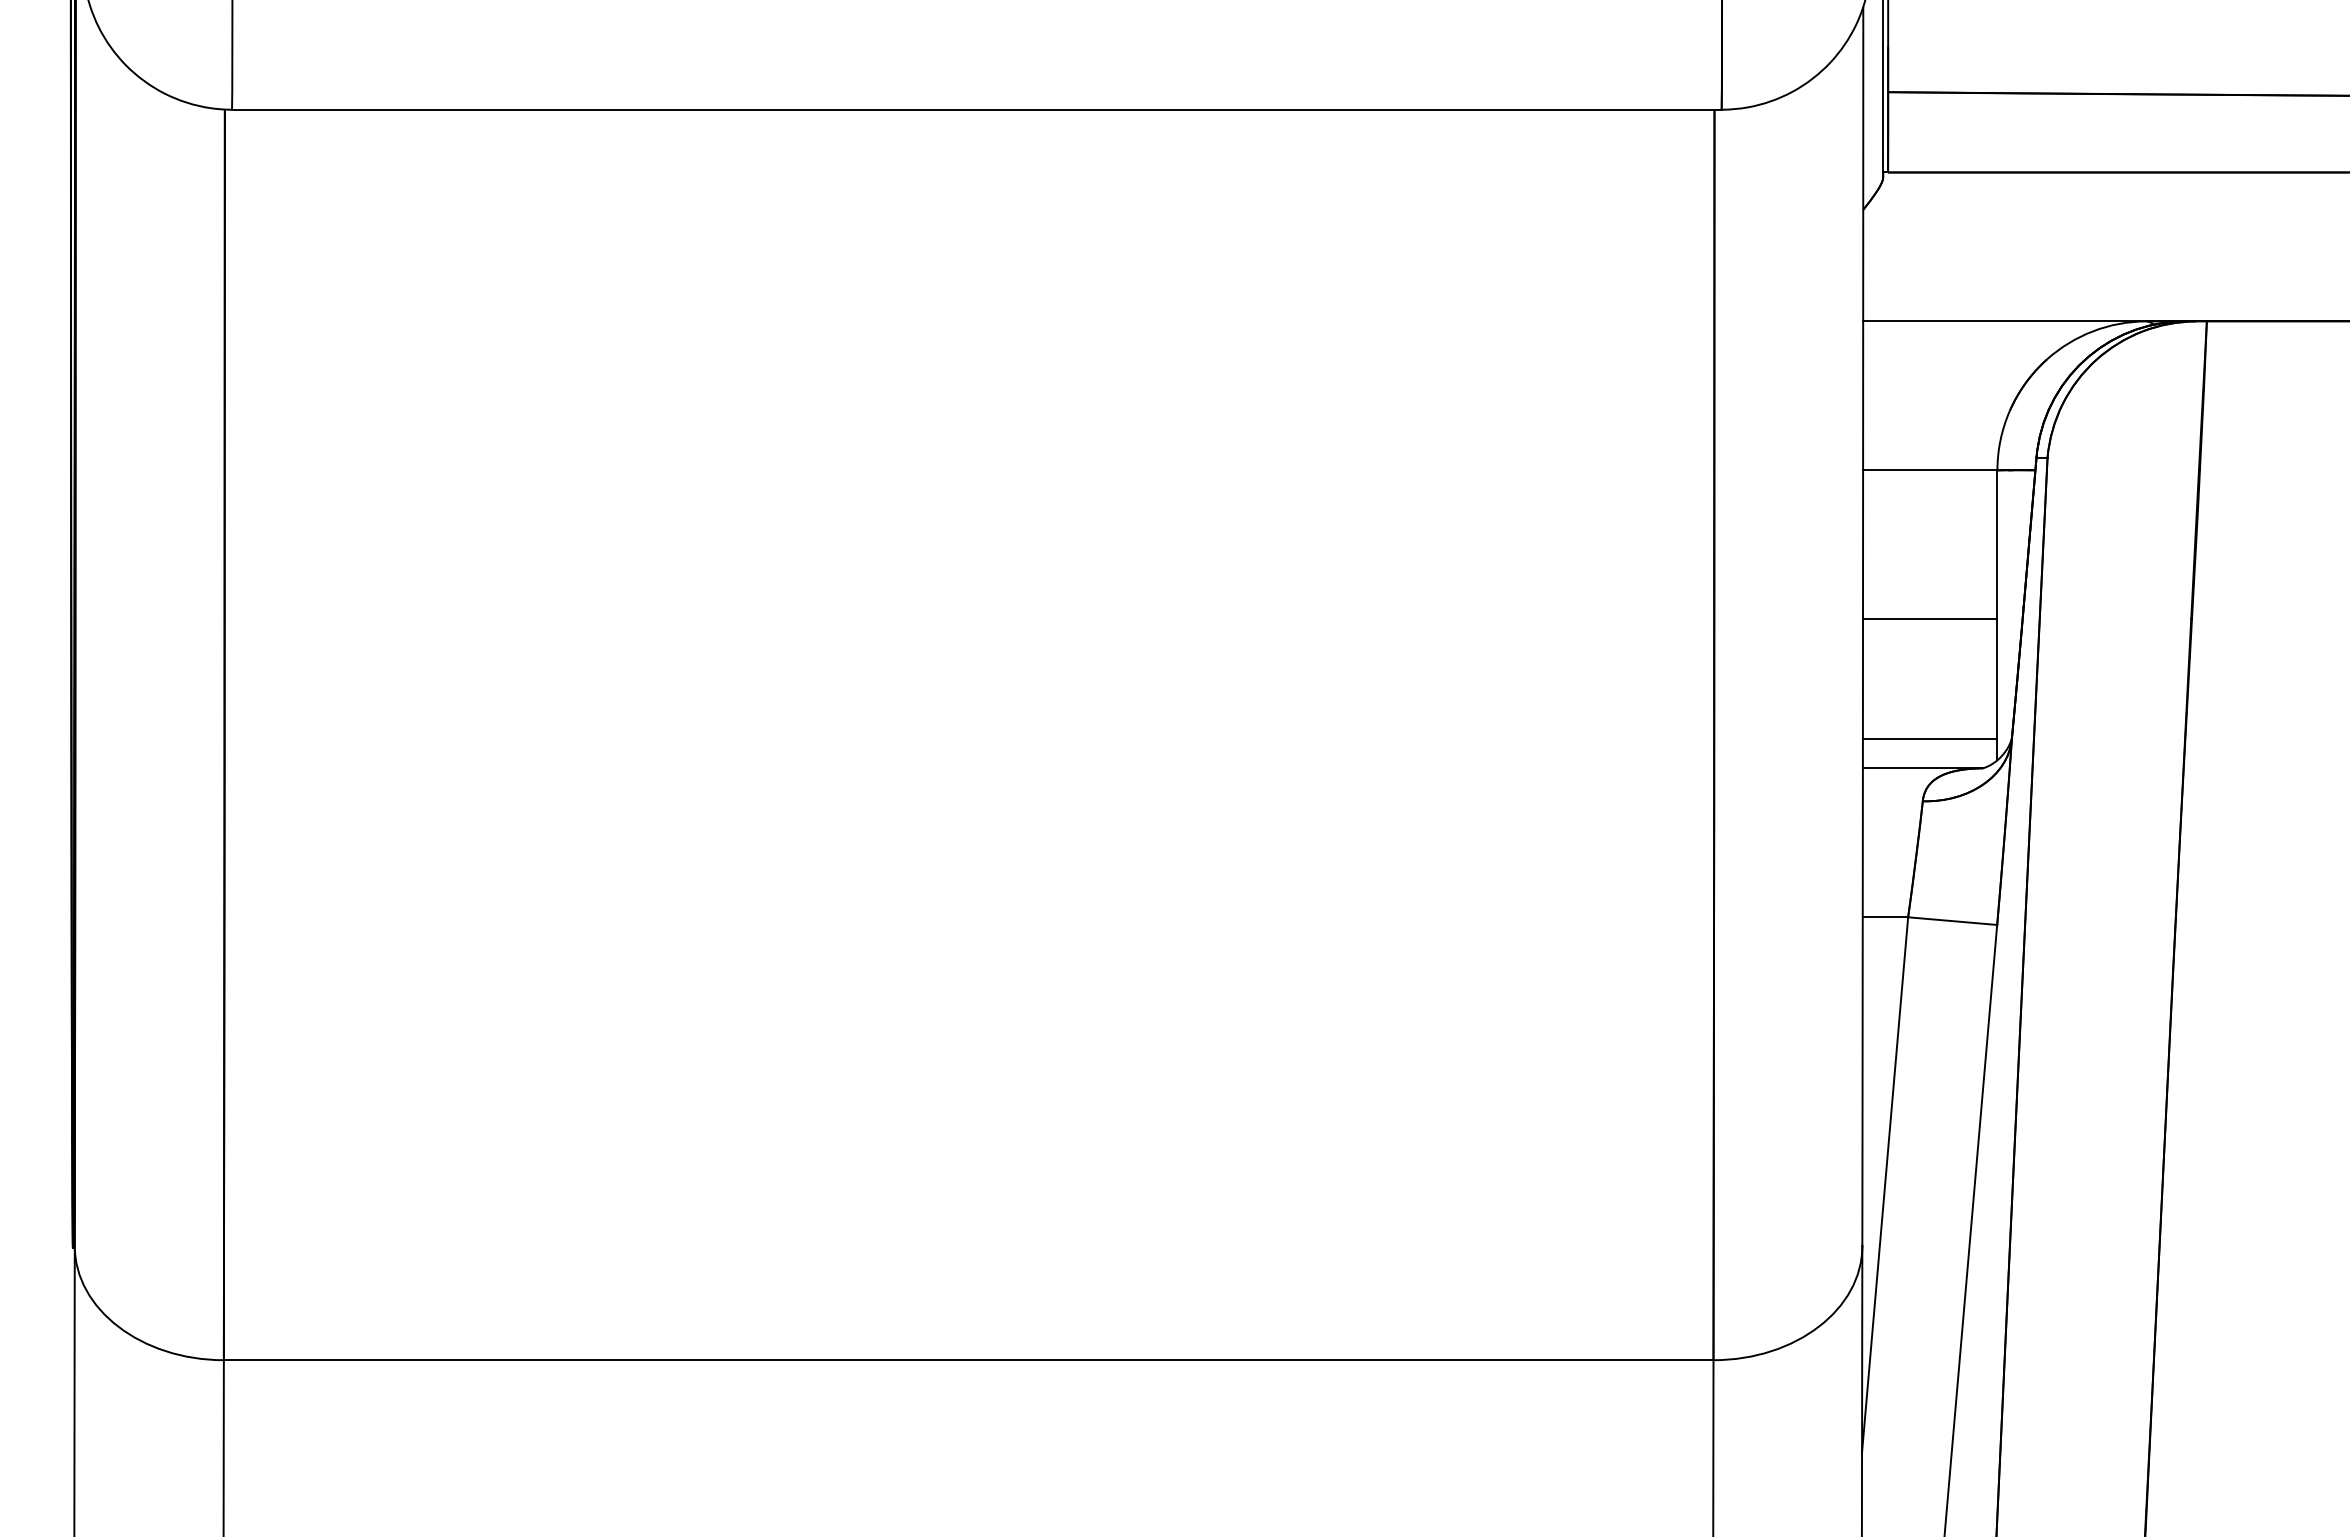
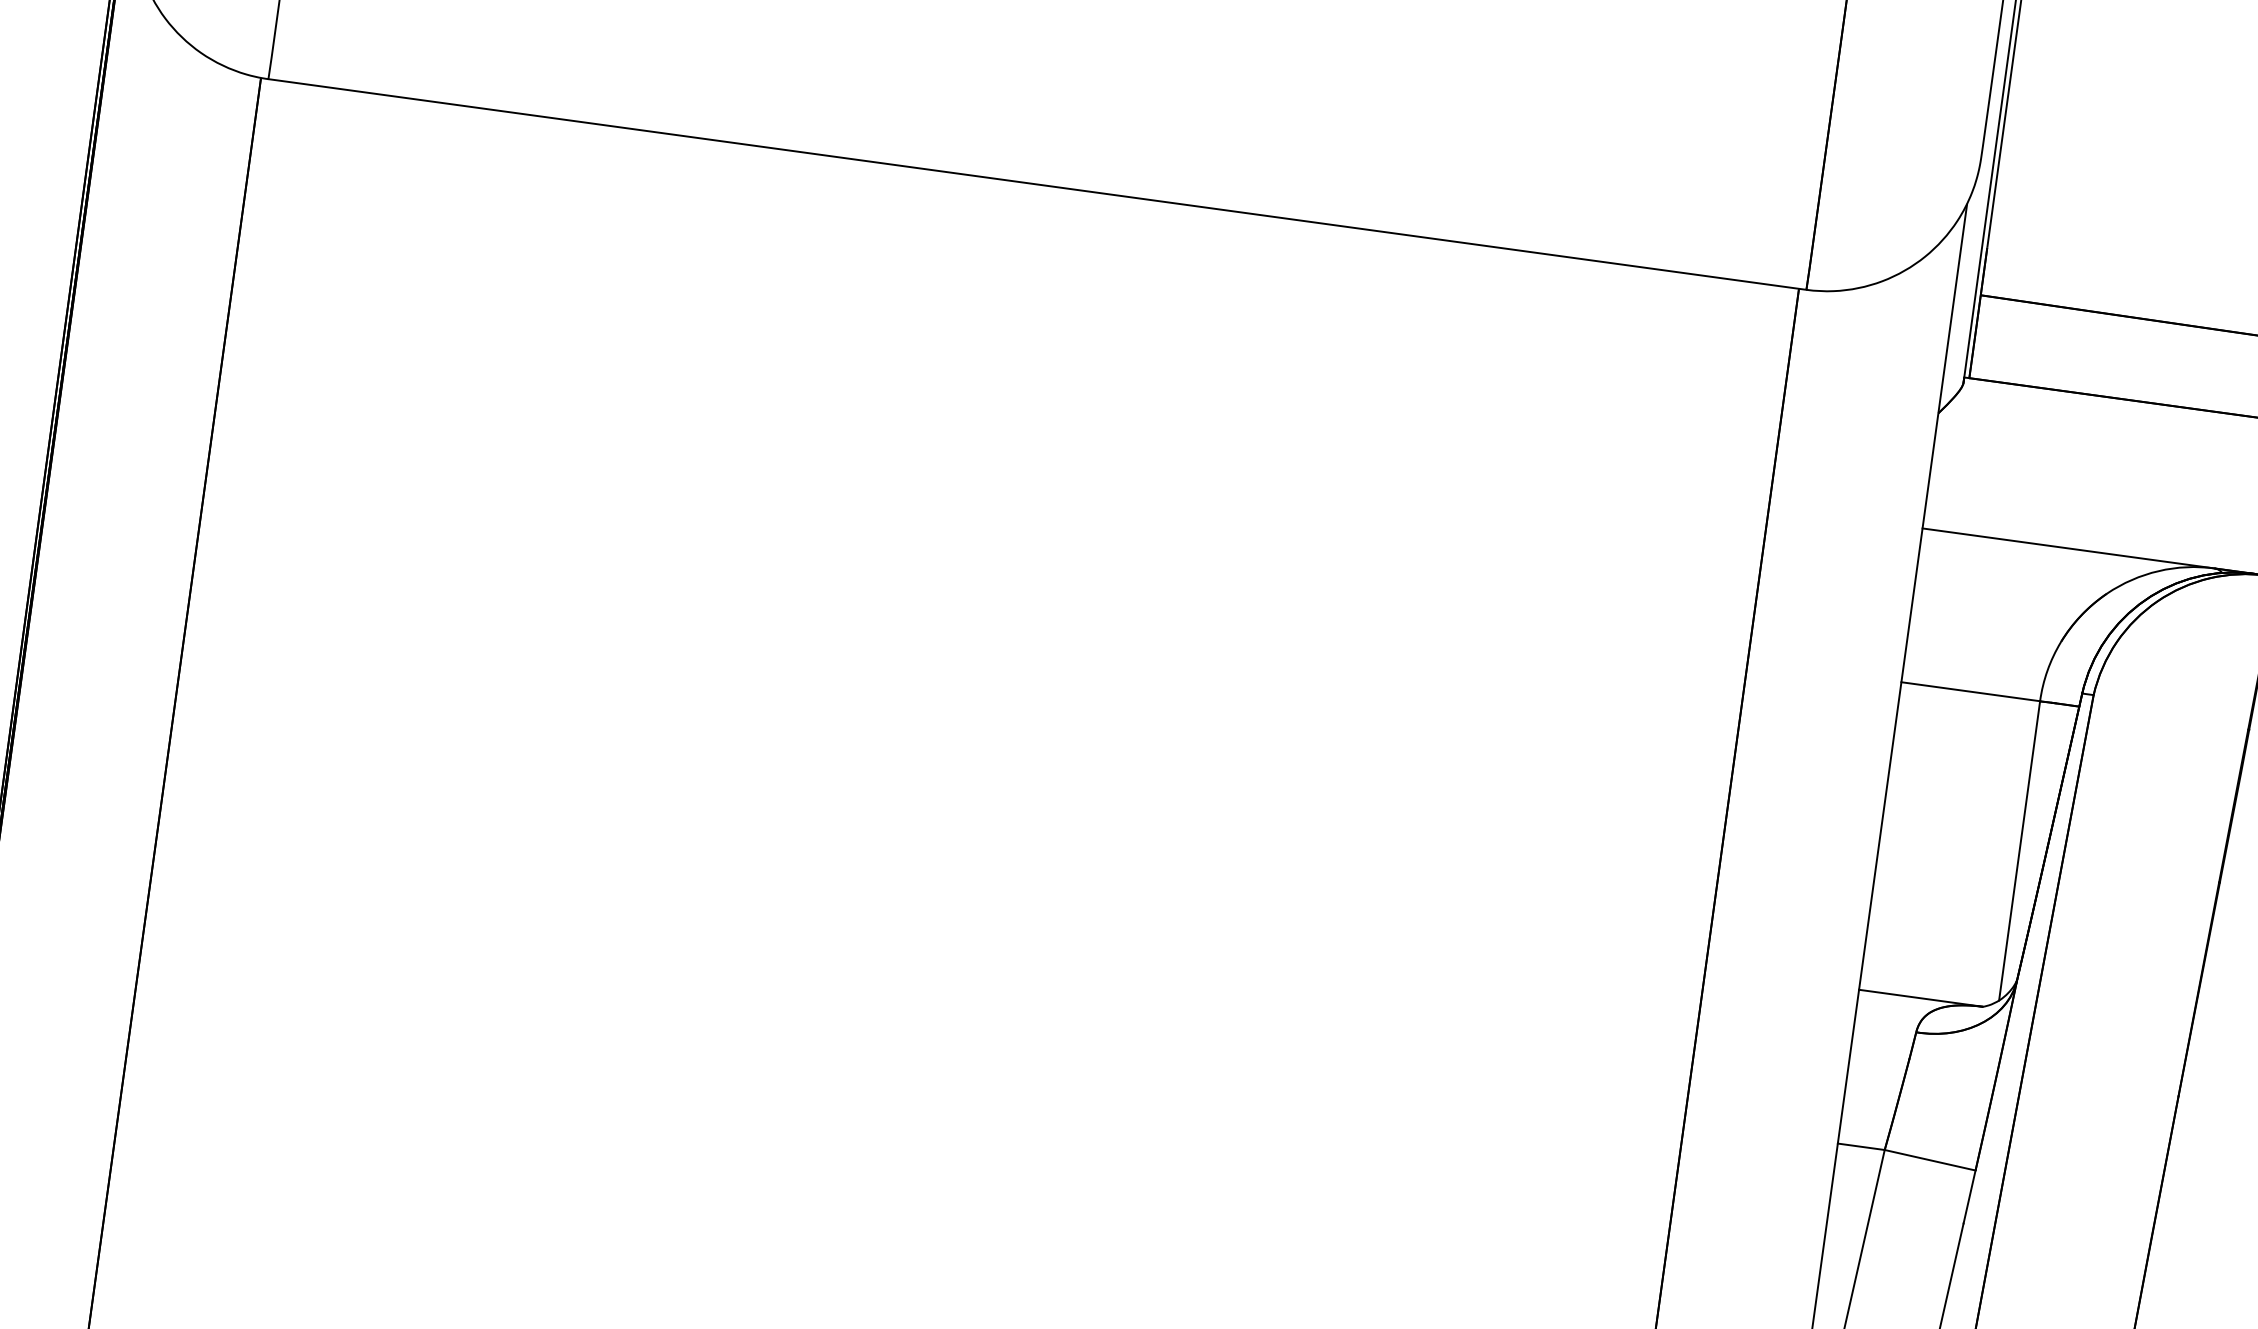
line: (1930, 619) -> (1949, 845), removed
line: (1929, 738) -> (1932, 968), removed

